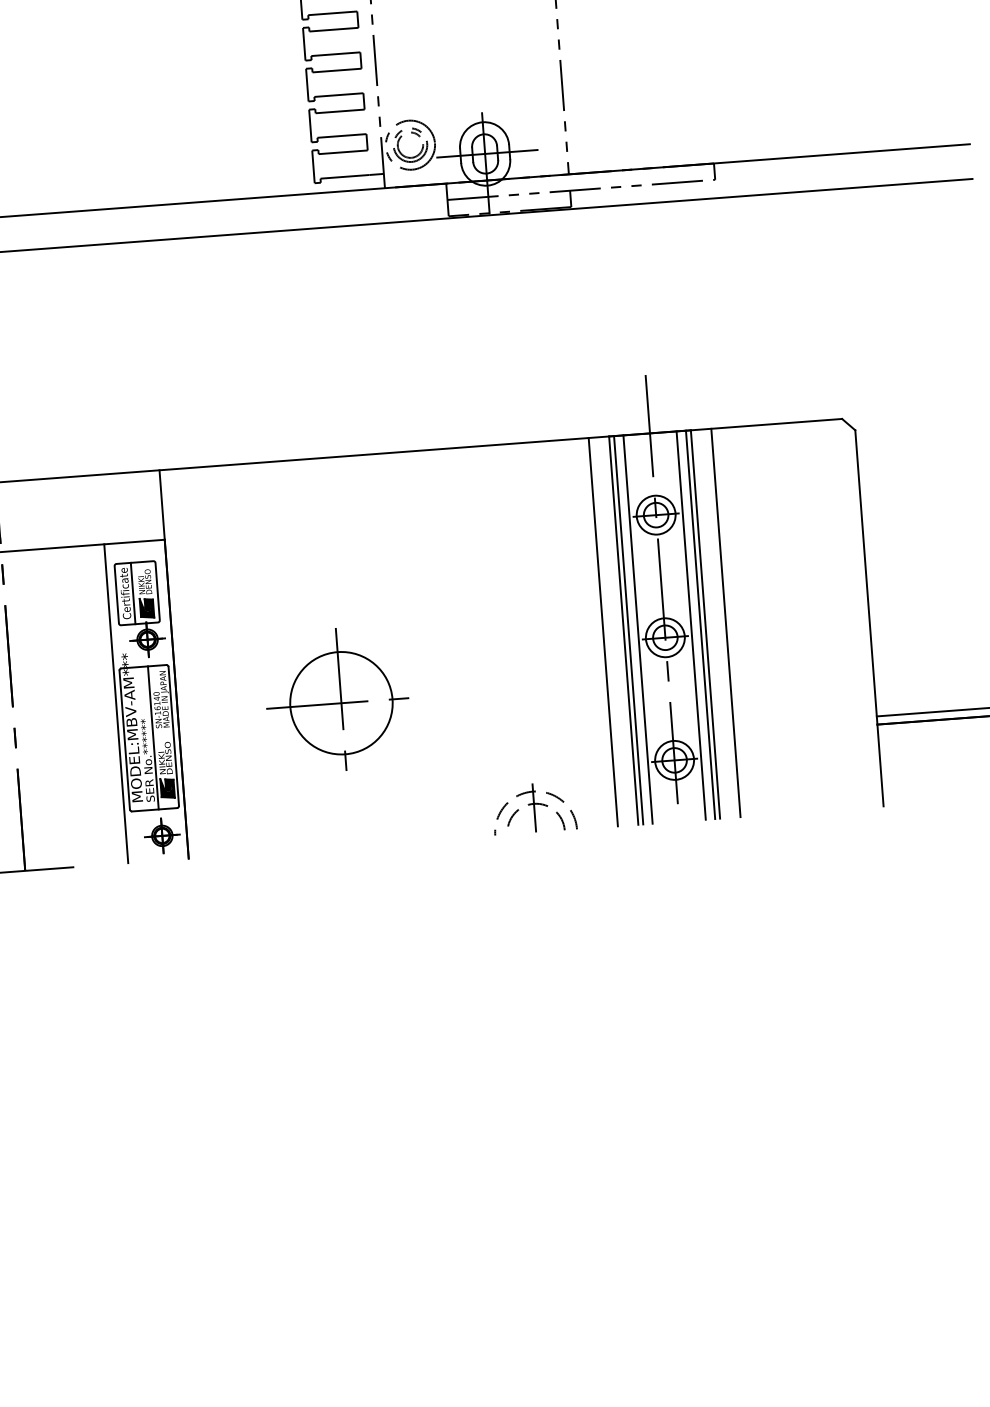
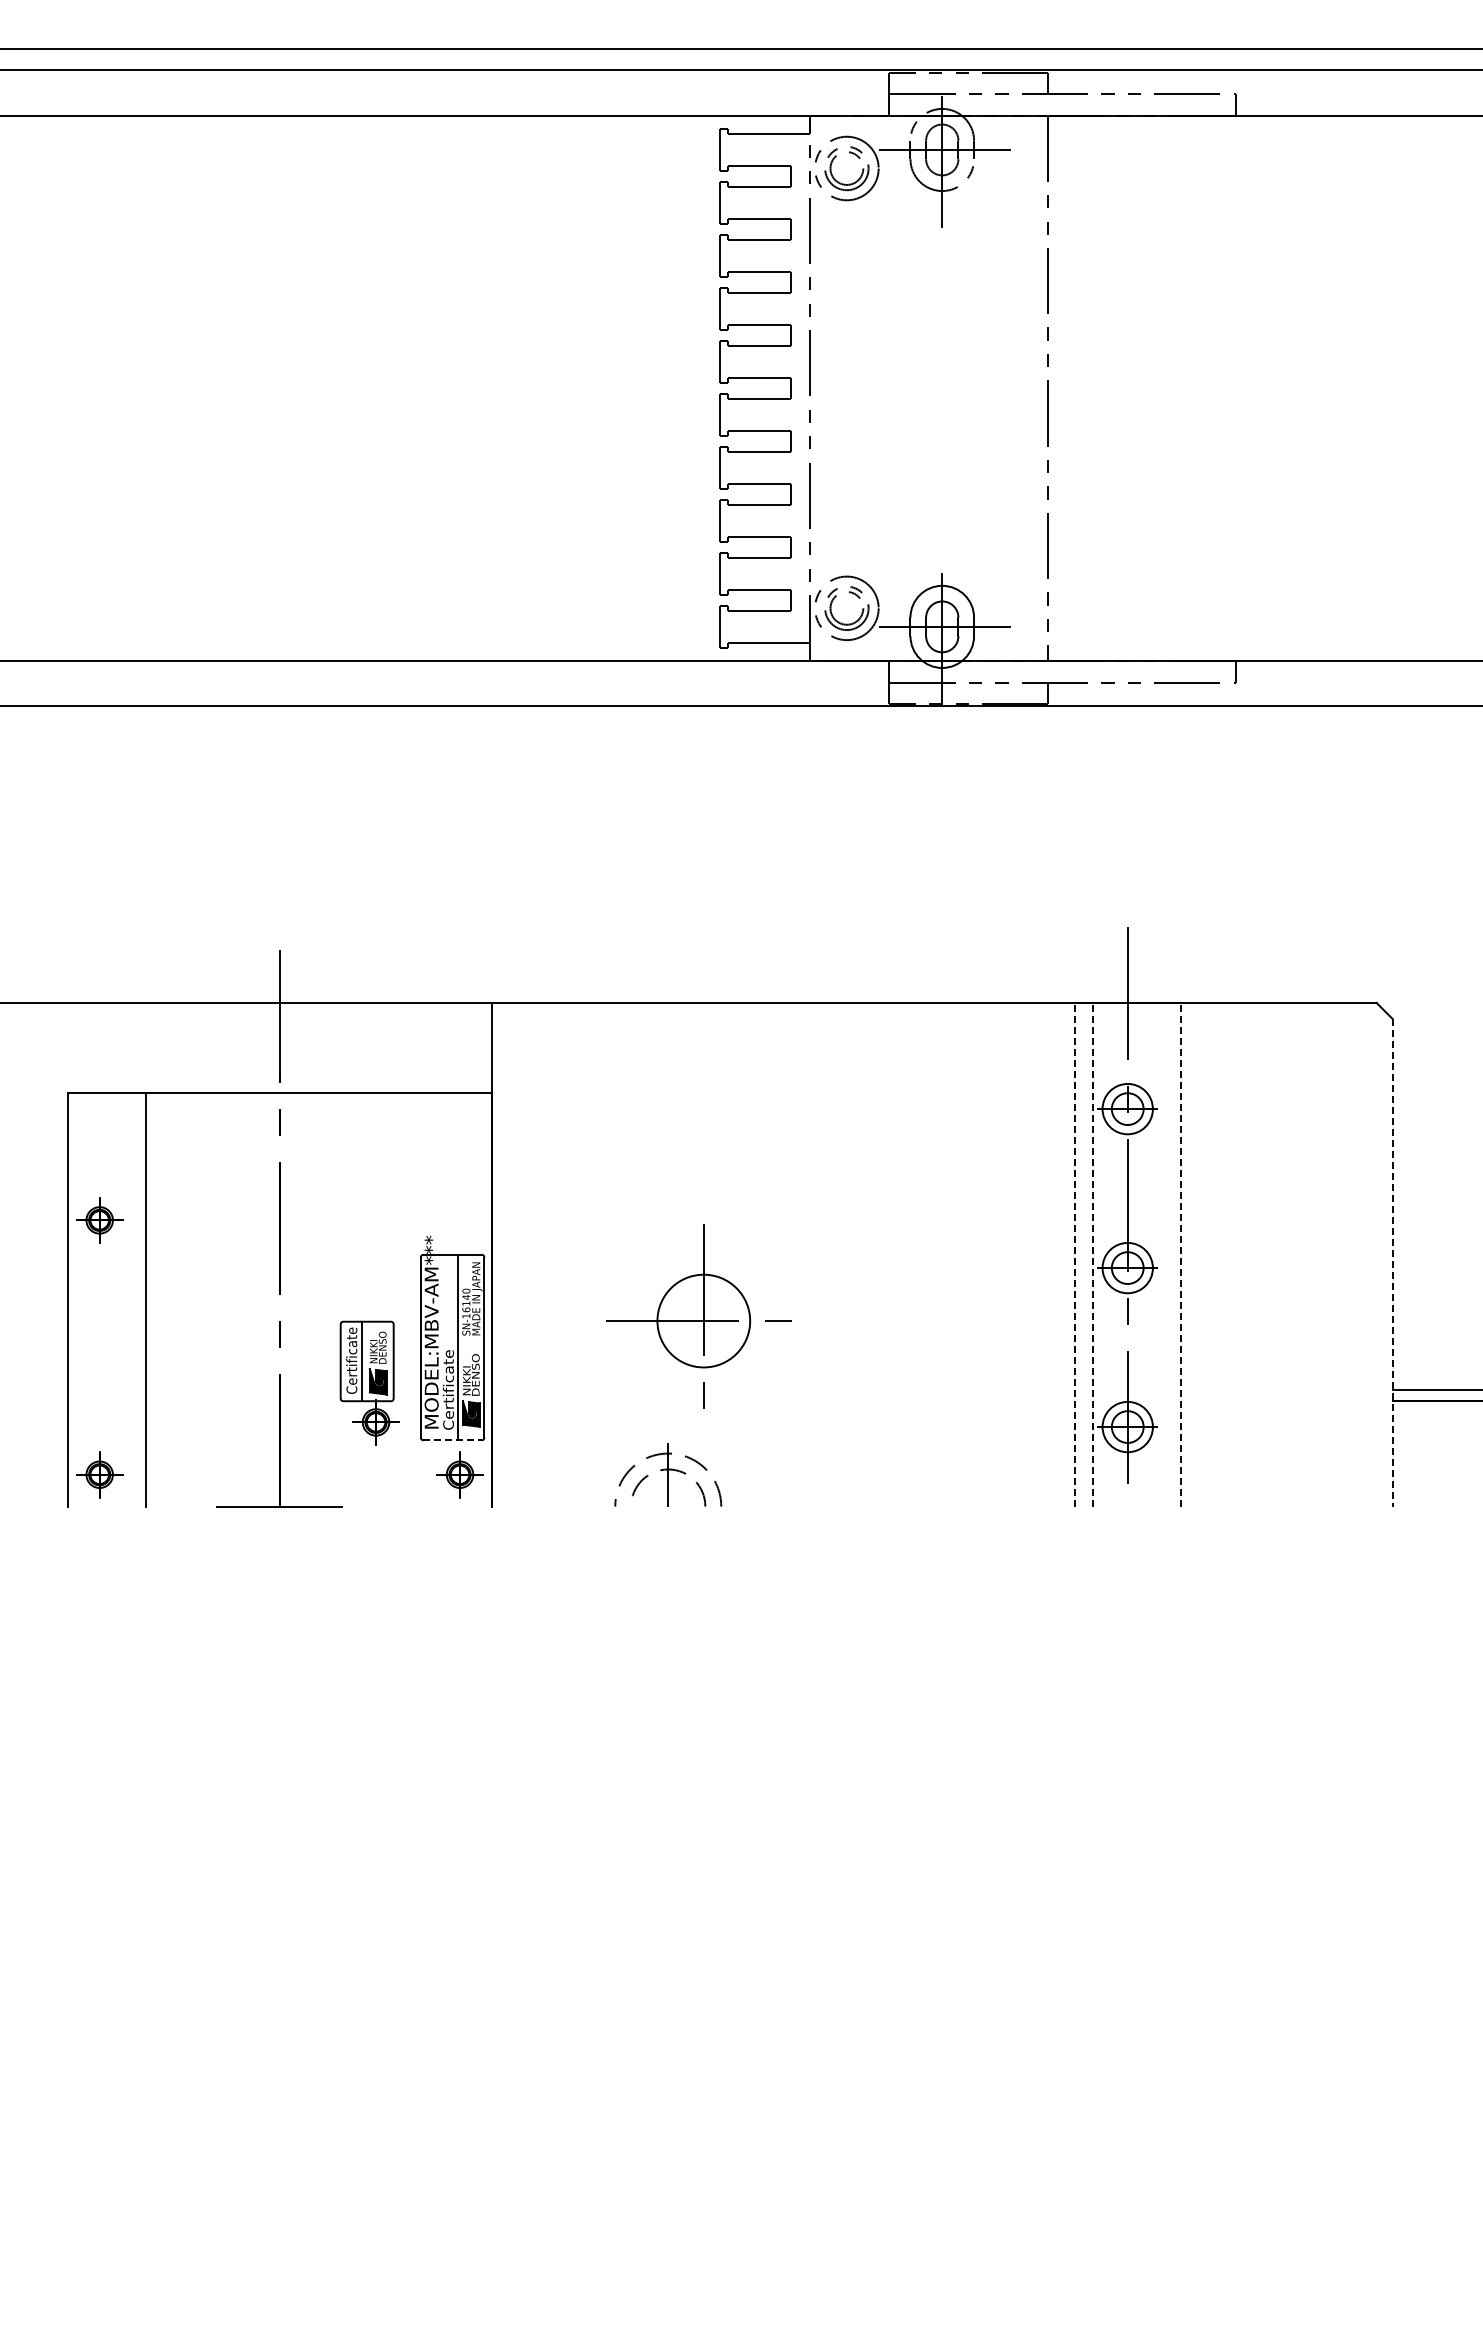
part: (140, 609) -> (369, 1382), moved
line: (869, 618) -> (1392, 1262), solid -> dashed
line: (726, 622) -> (1207, 1254), removed
line: (700, 624) -> (1174, 1254), removed
line: (705, 624) -> (1180, 1254), solid -> dashed
line: (691, 625) -> (1162, 1254), removed
line: (628, 629) -> (1081, 1254), removed
line: (638, 629) -> (1093, 1254), solid -> dashed
line: (623, 630) -> (1074, 1254), solid -> dashed
line: (603, 631) -> (1048, 1254), removed
circle: (341, 702) -> (703, 1320), size x0.7
line: (116, 703) -> (413, 1299), removed
text: (146, 760) -> (447, 1375), SER No.****** -> Certificate
part: (534, 807) -> (668, 1474), moved
line: (155, 809) -> (453, 1440), solid -> dashed

